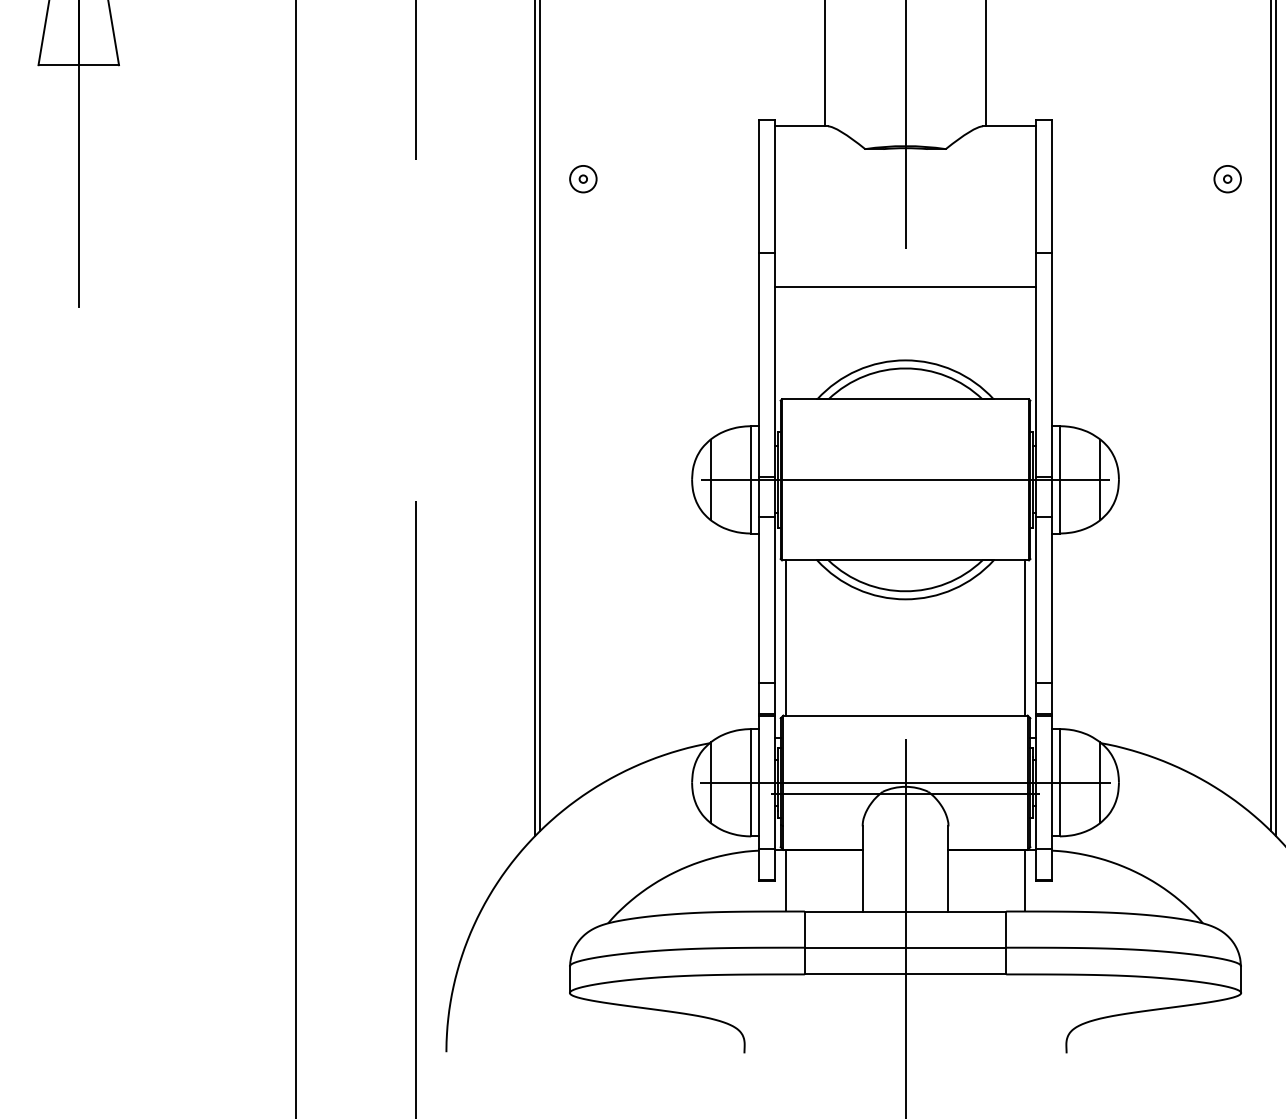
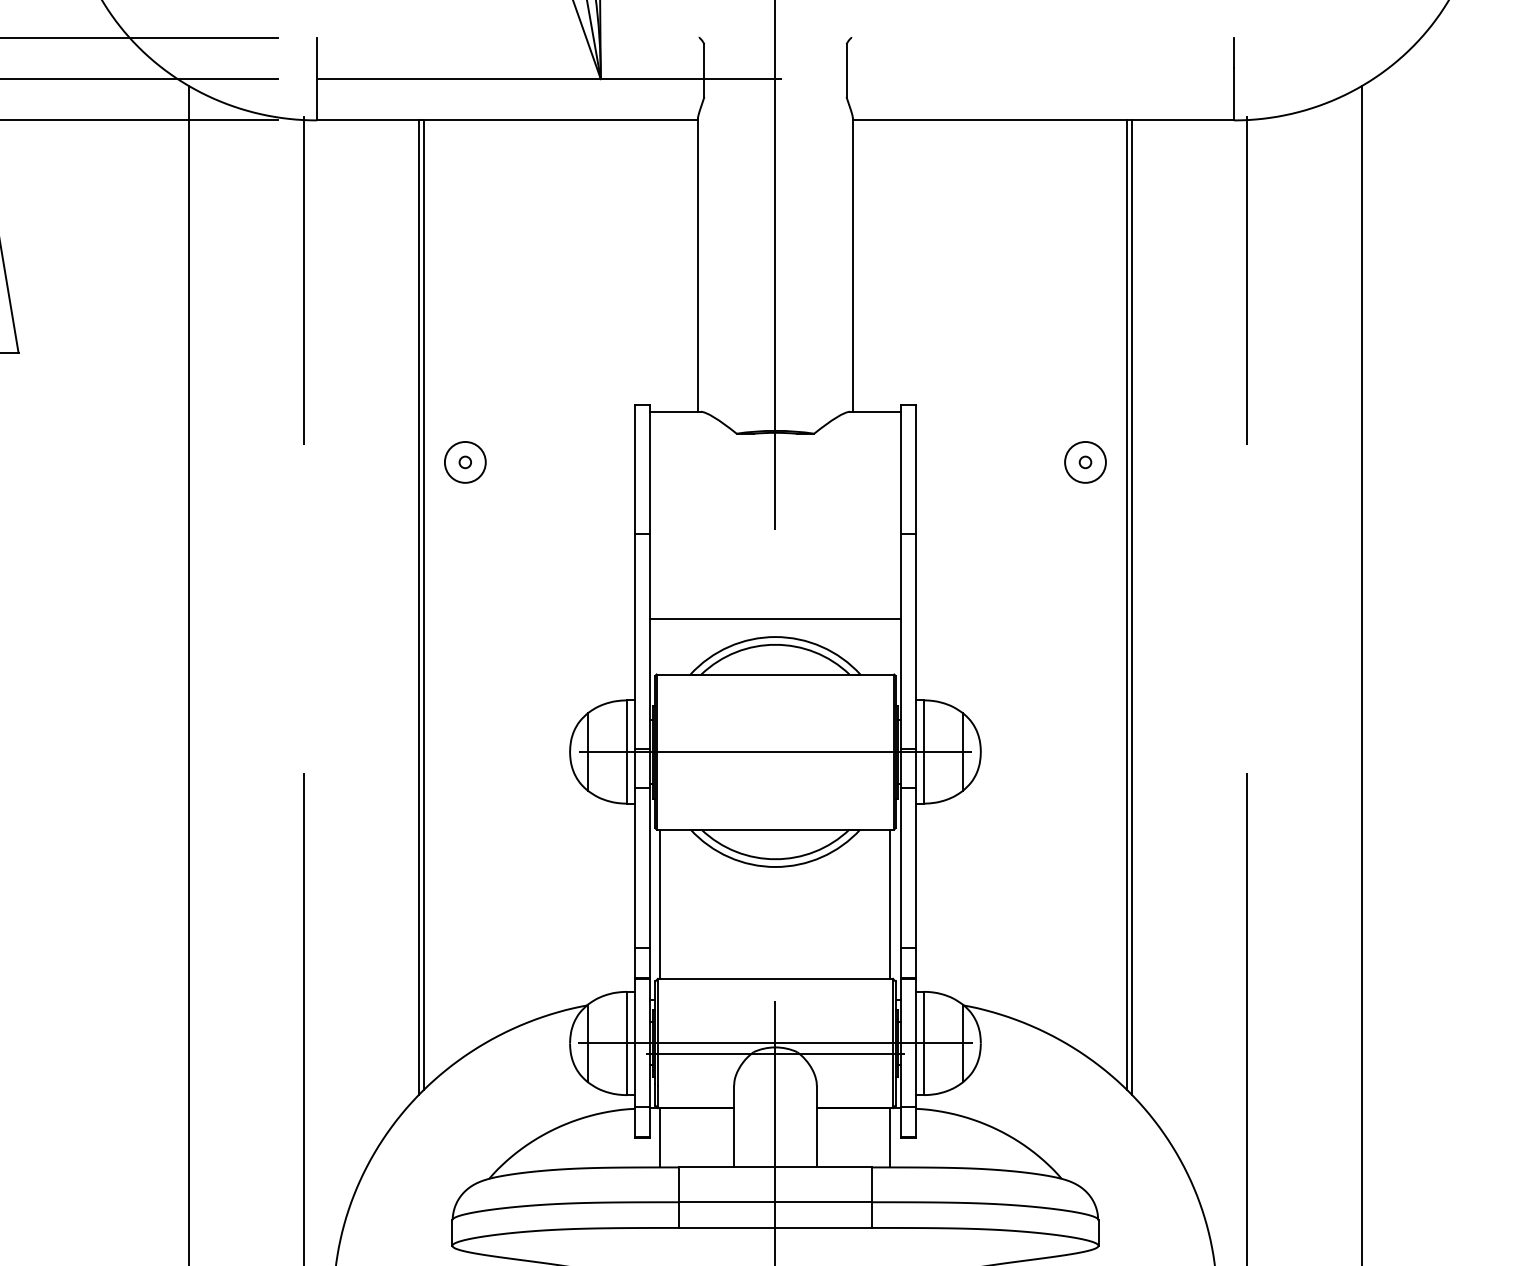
part: (583, 179) -> (465, 462), size x1.6
part: (1227, 179) -> (1085, 462), size x1.6
line: (905, 287) -> (775, 618), moved

